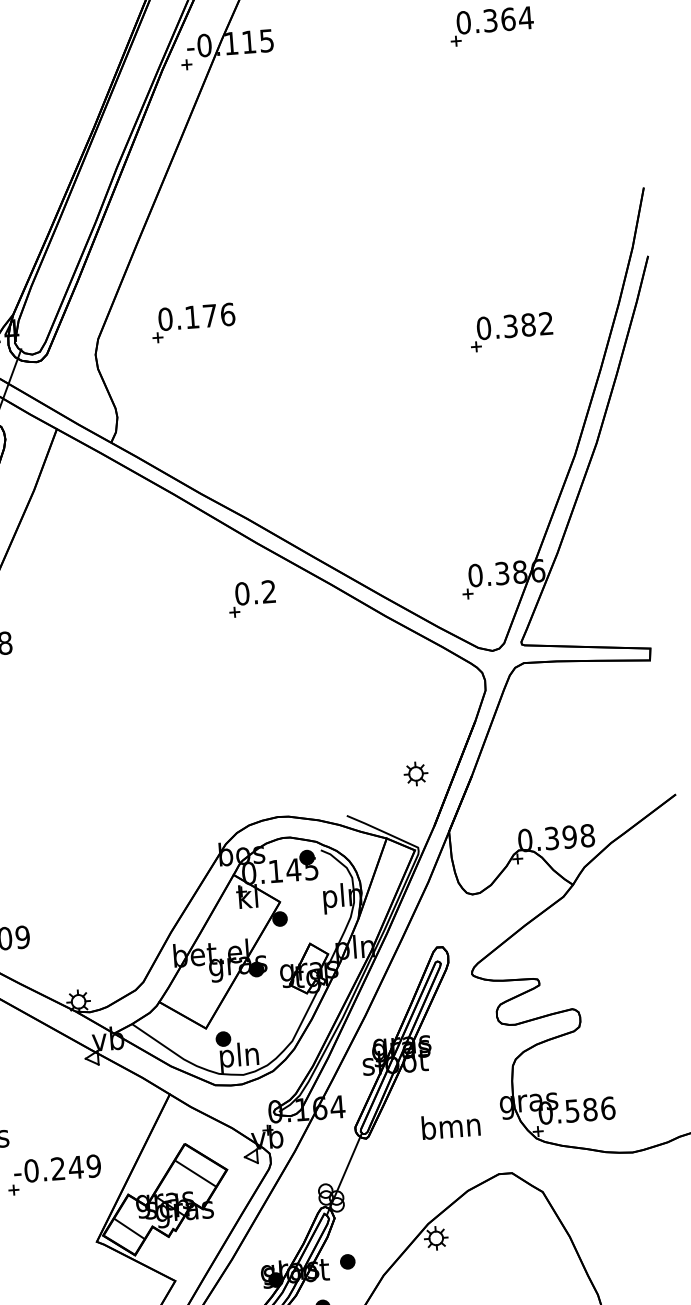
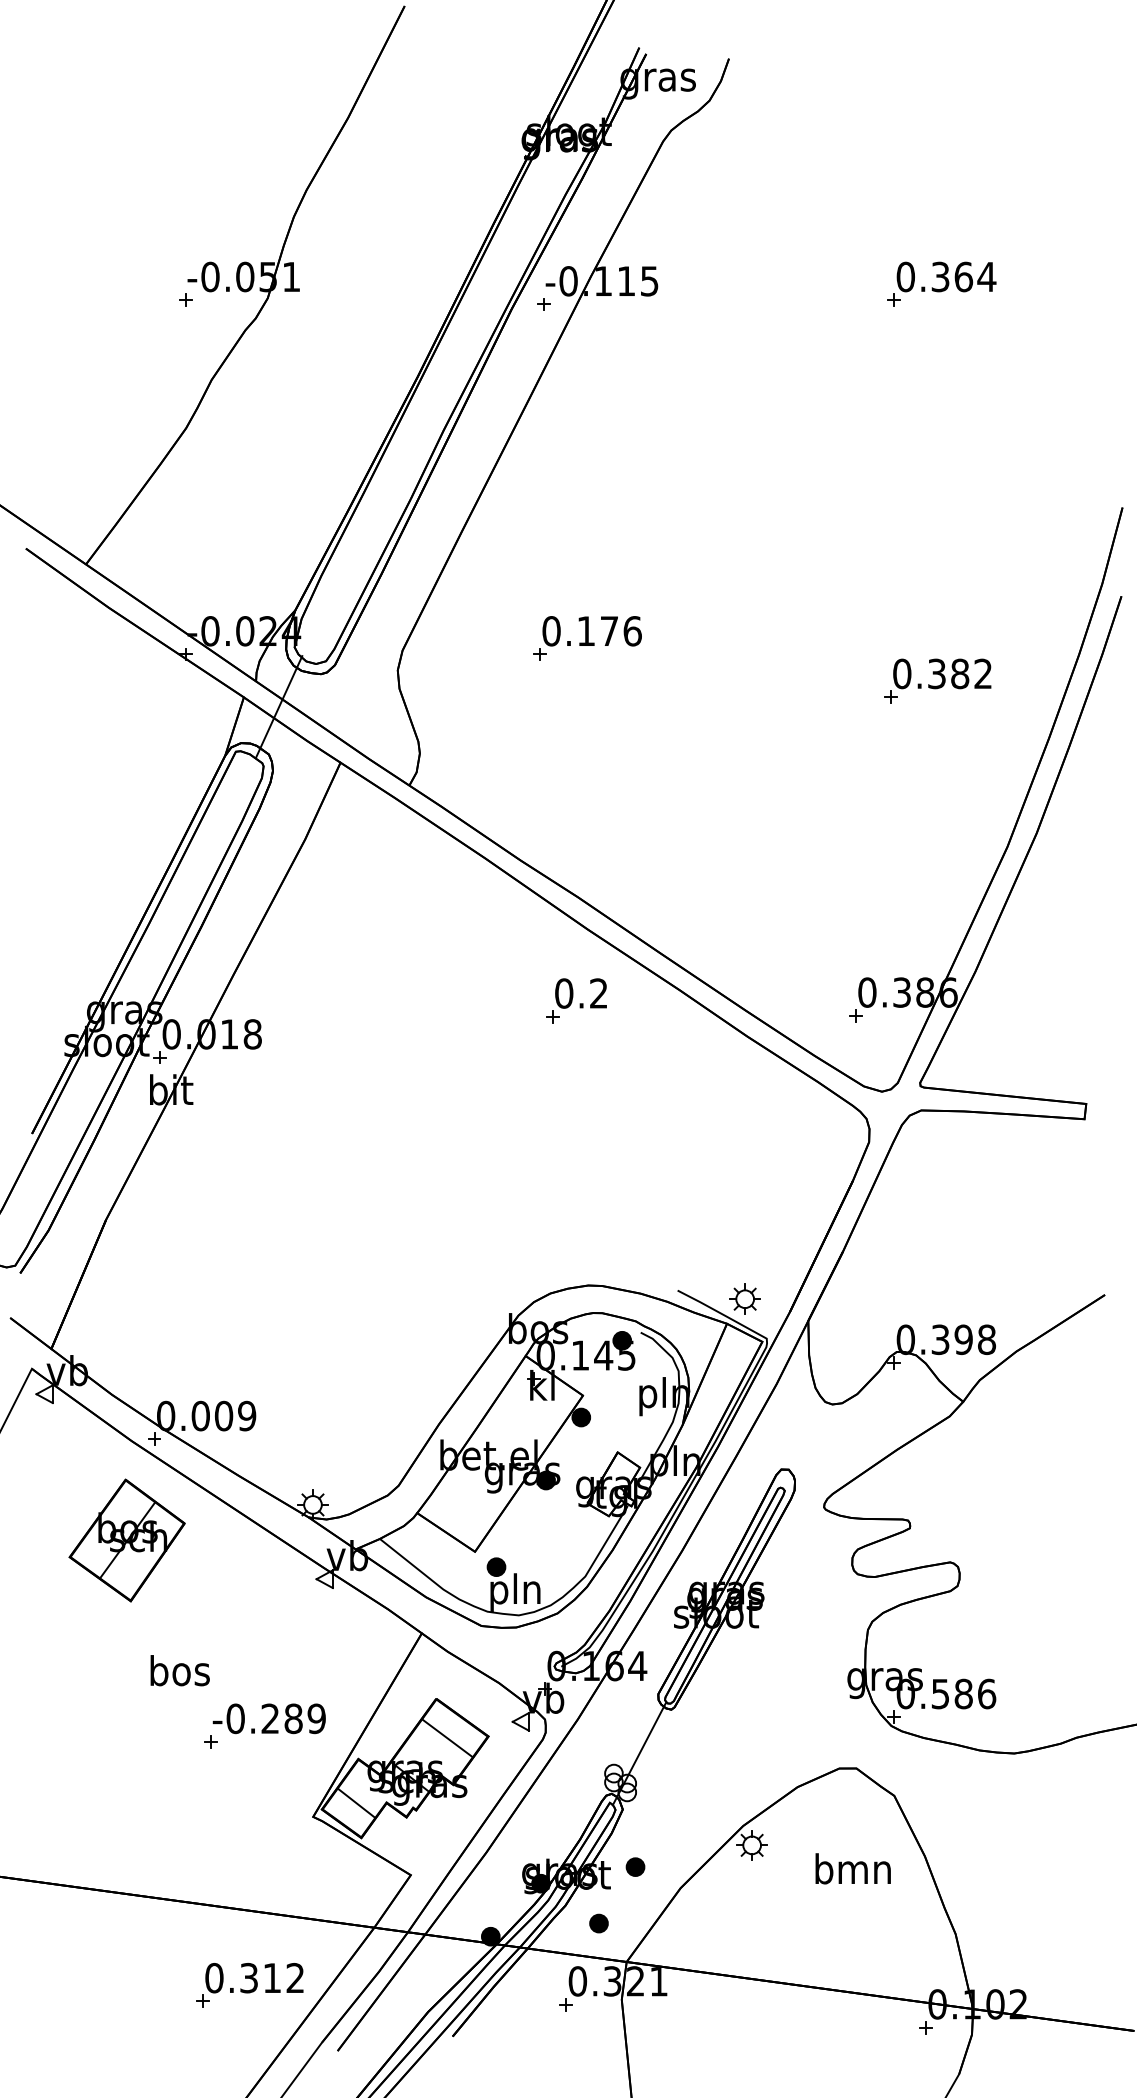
part: (193, 322) -> (587, 638), moved
part: (415, 773) -> (744, 1298), moved
text: (450, 1125) -> (852, 1868), moved
text: (76, 1167) -> (293, 1718), -0.249 -> -0.289

